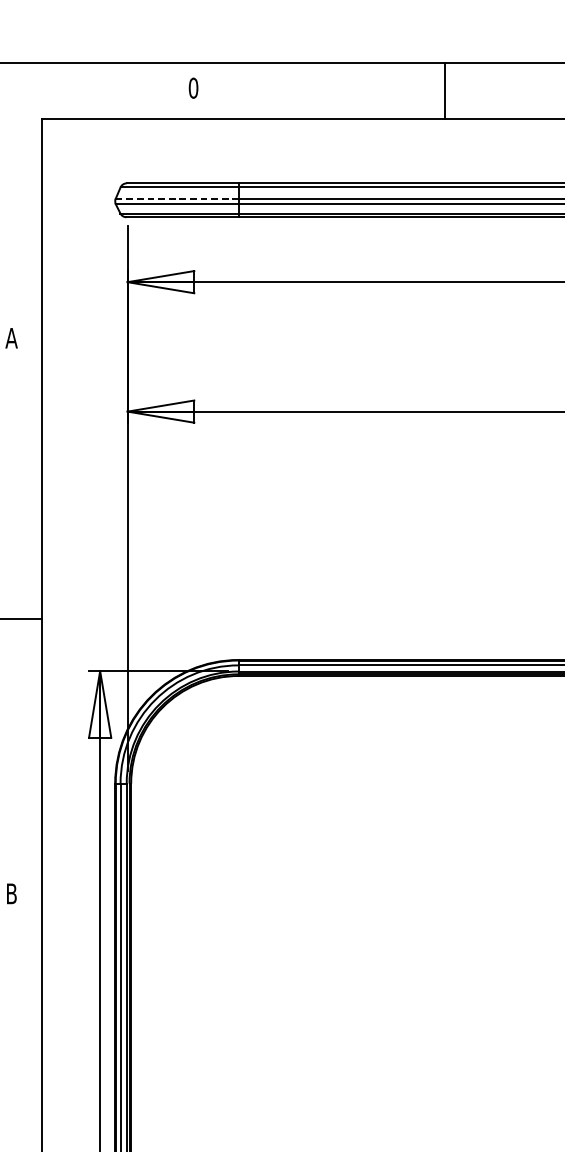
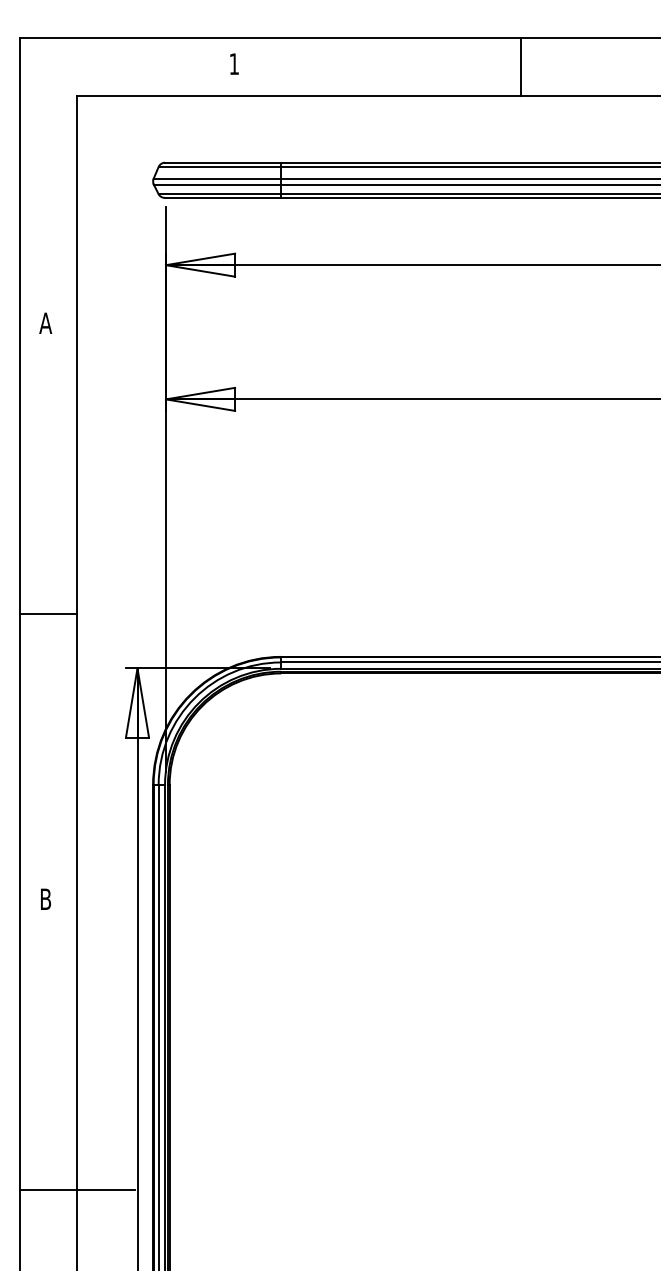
text: (193, 88) -> (234, 64), 0 -> 1
line: (444, 90) -> (520, 66), moved
line: (177, 198) -> (217, 178), dashed -> solid

